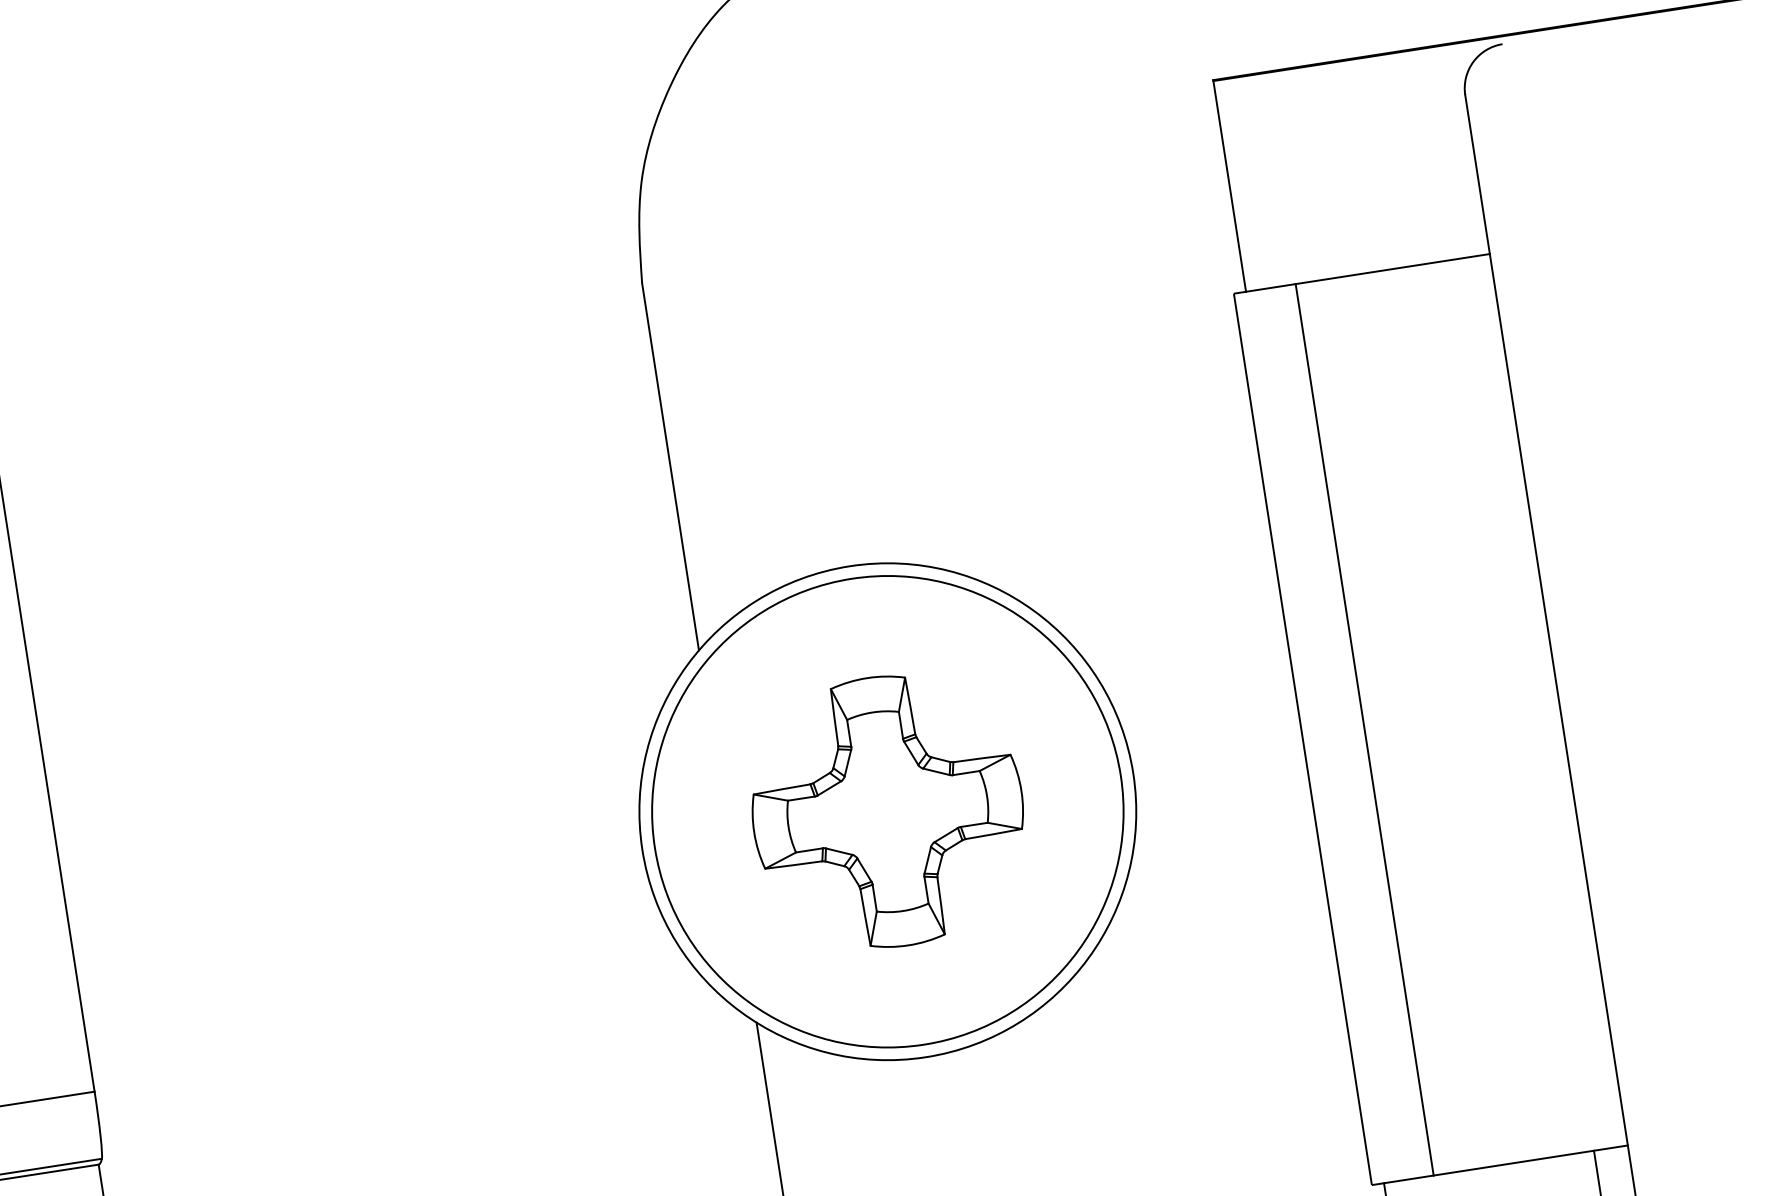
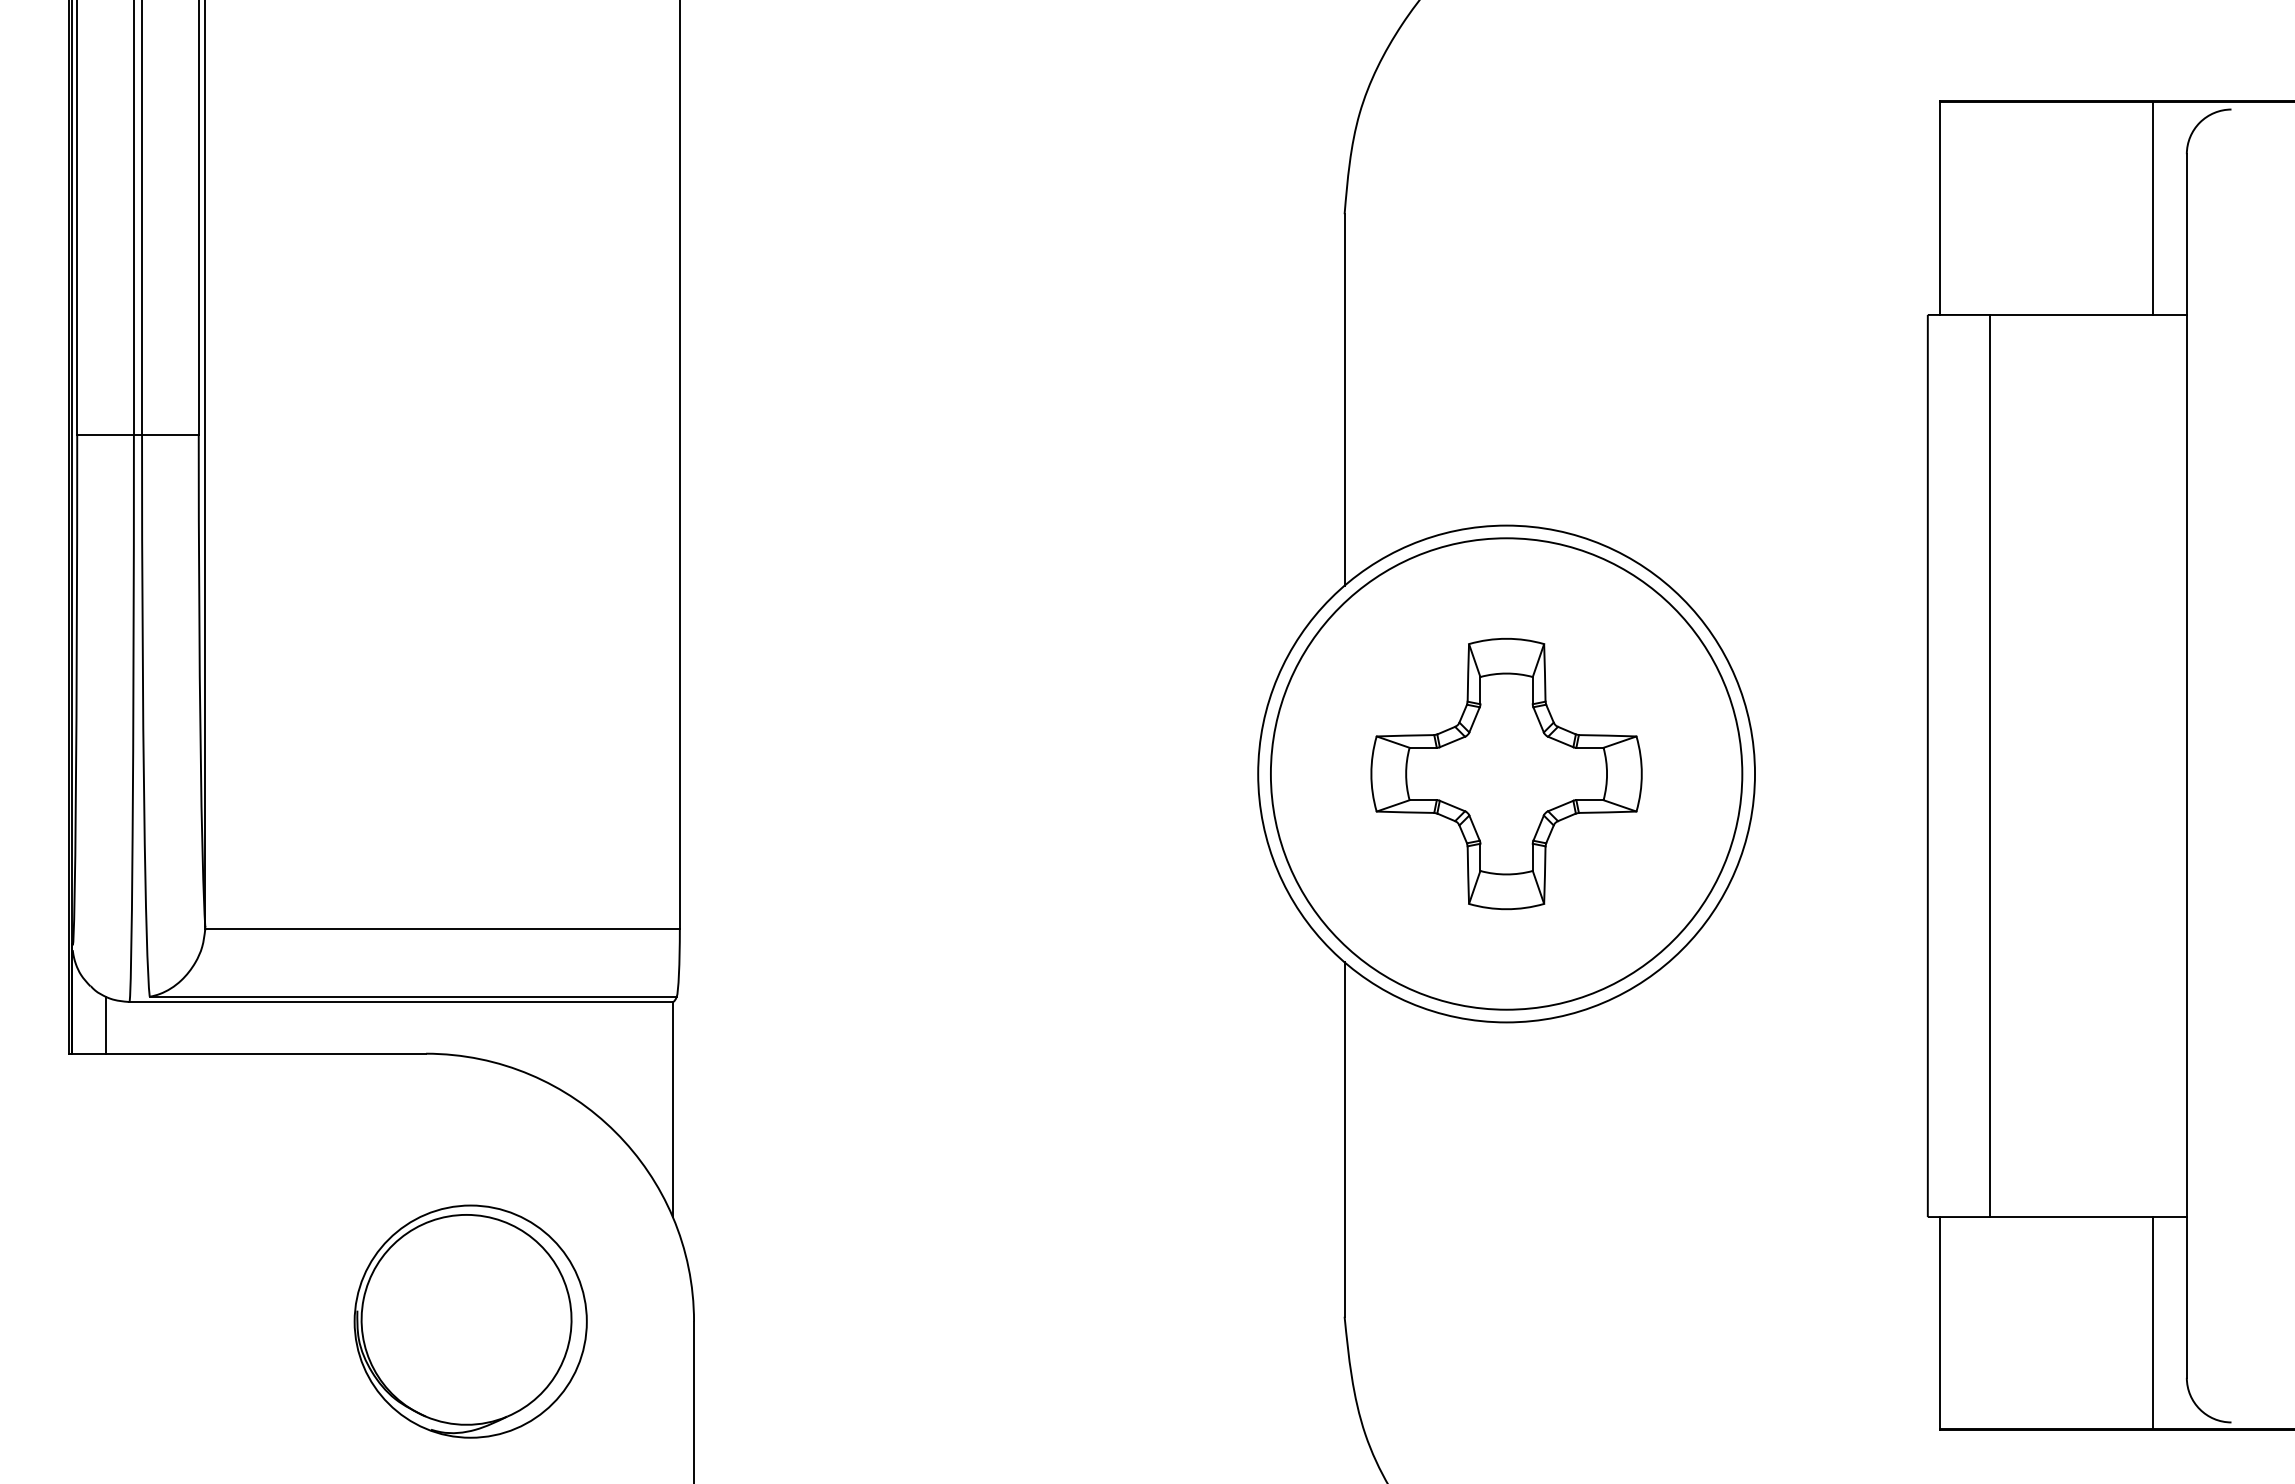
line: (1439, 153) -> (2152, 207), added

